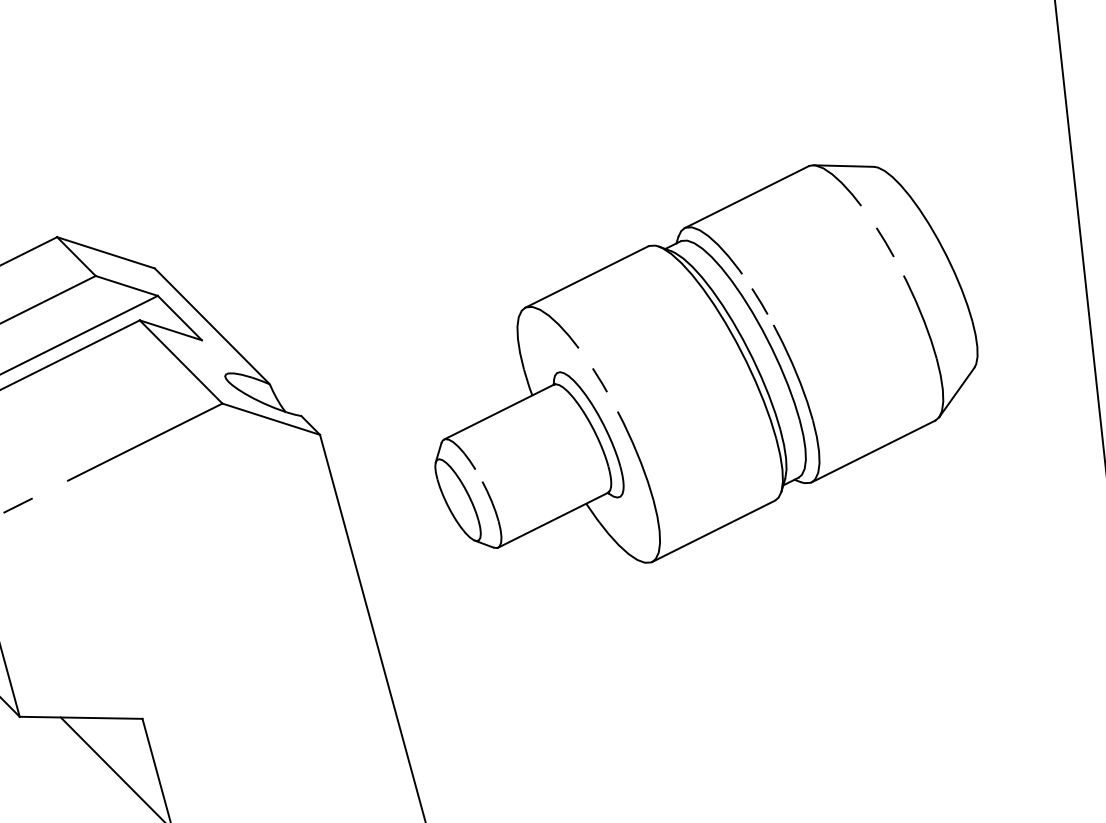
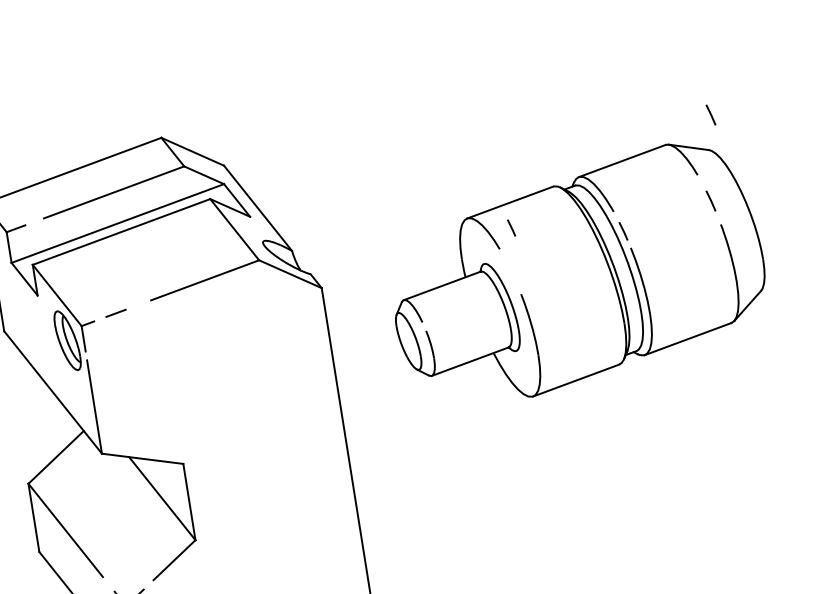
line: (870, 113) -> (710, 114), added
line: (599, 379) -> (511, 227), moved

